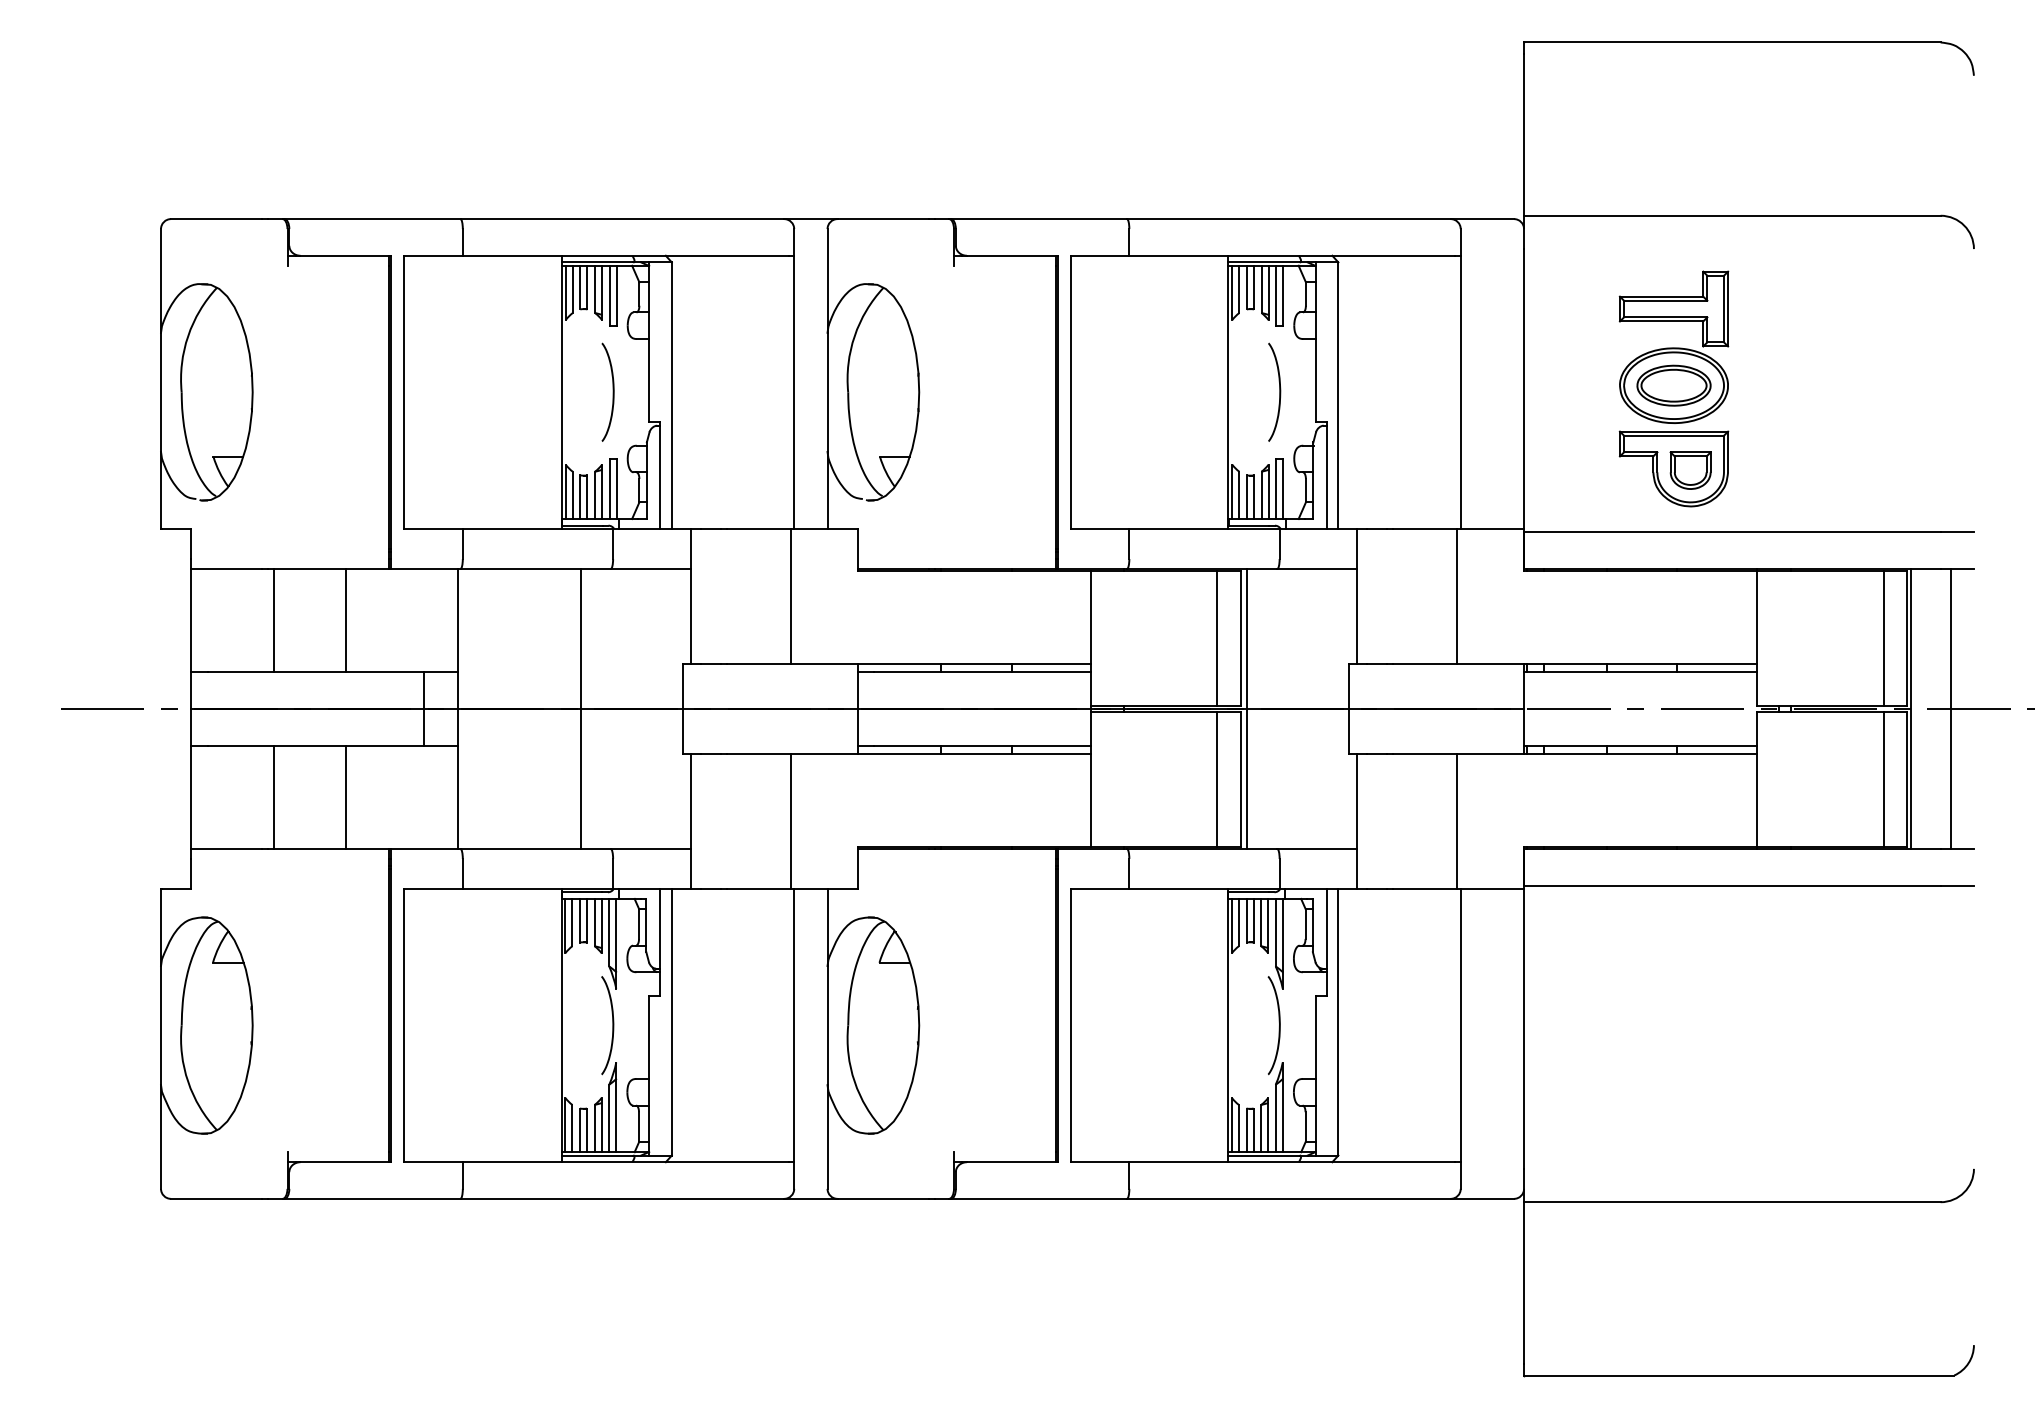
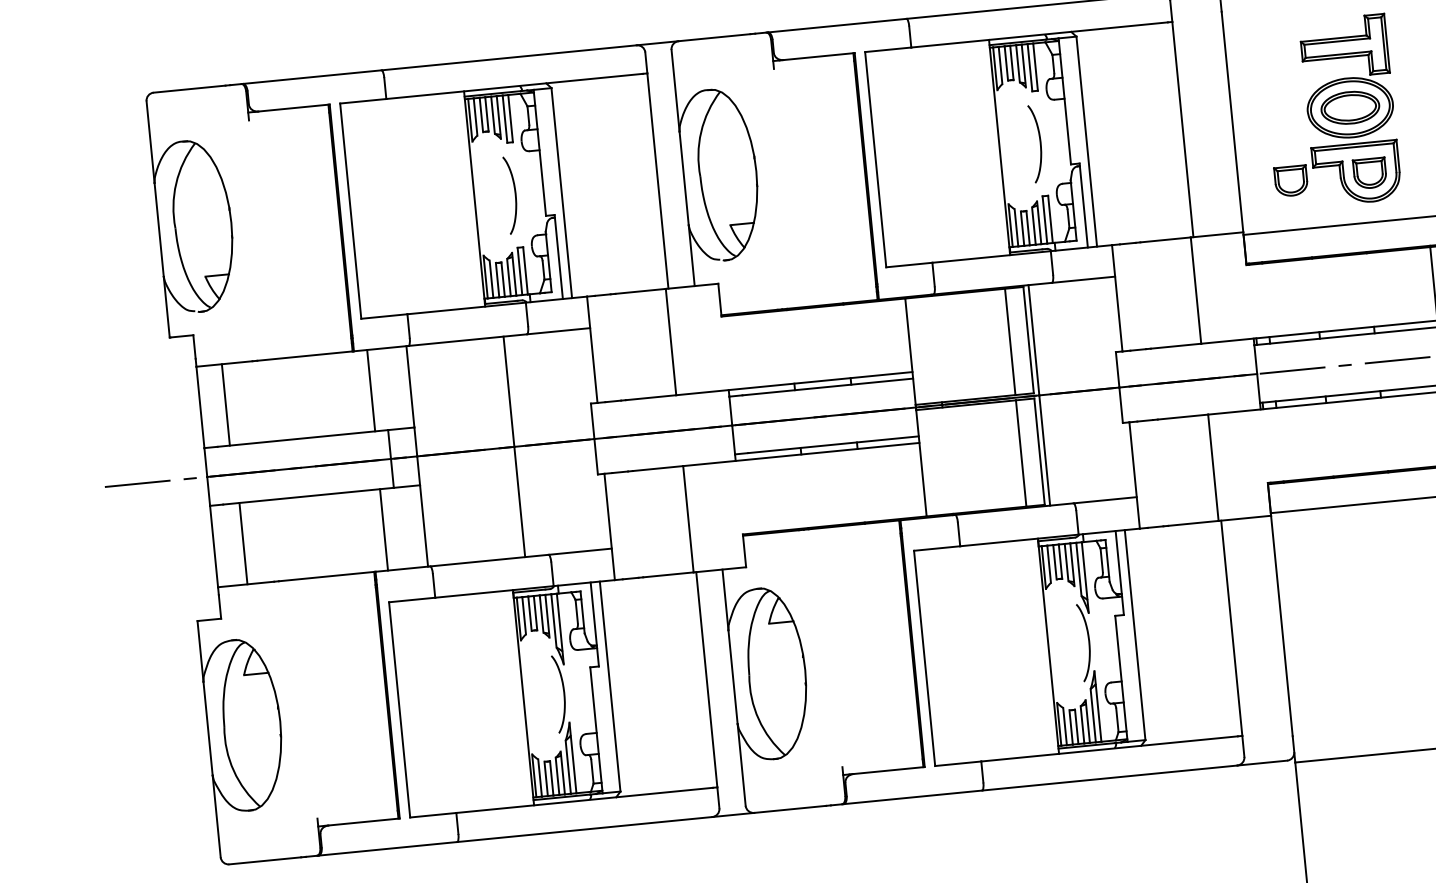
part: (1590, 470) -> (1291, 181), added
line: (274, 620) -> (226, 404), moved
line: (345, 620) -> (370, 390), moved
line: (274, 796) -> (243, 543), moved
line: (345, 796) -> (383, 529), moved

